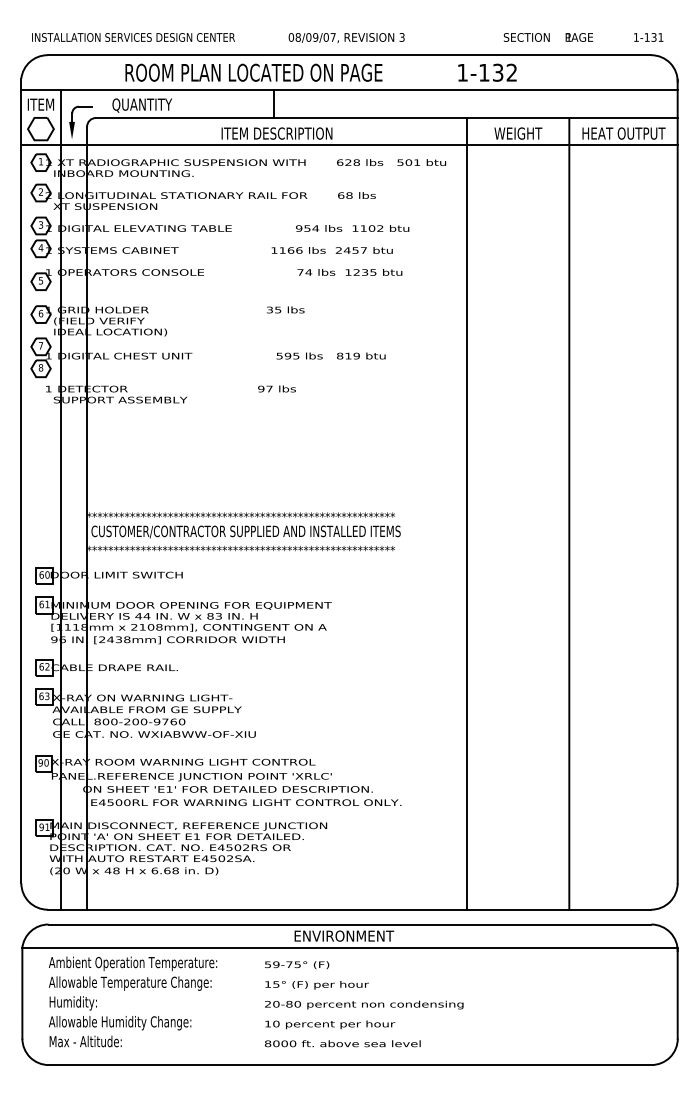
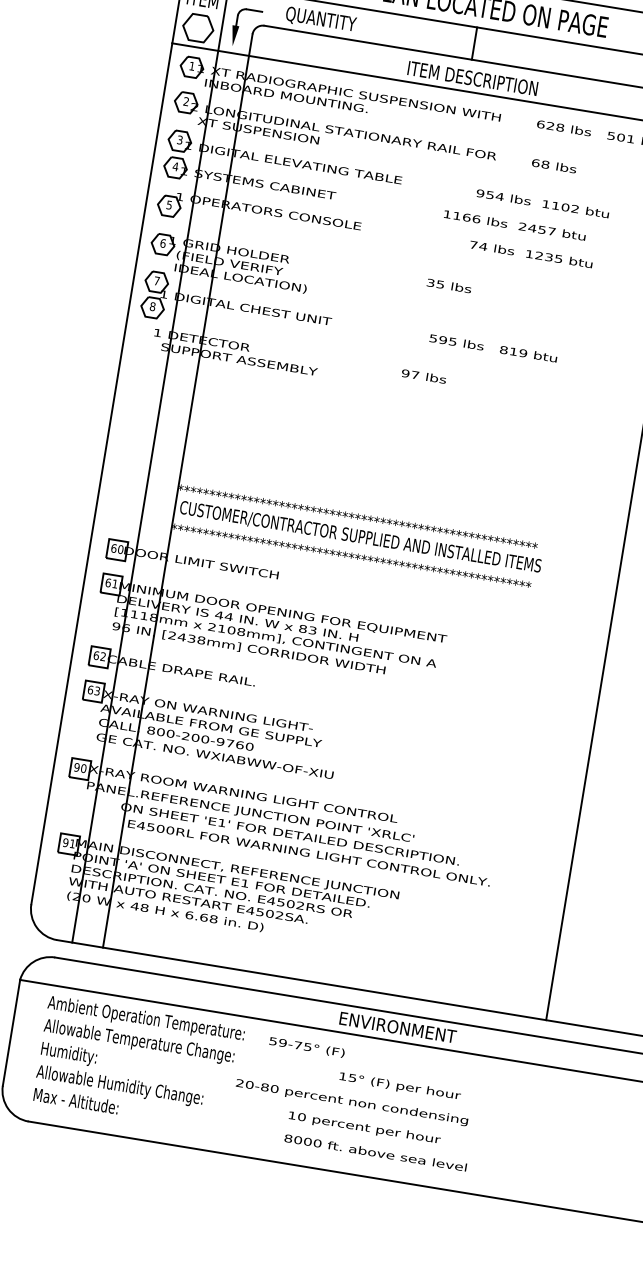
text: (297, 965) -> (307, 1047), moved
text: (316, 985) -> (399, 1086), moved
text: (364, 1004) -> (352, 1102), moved

